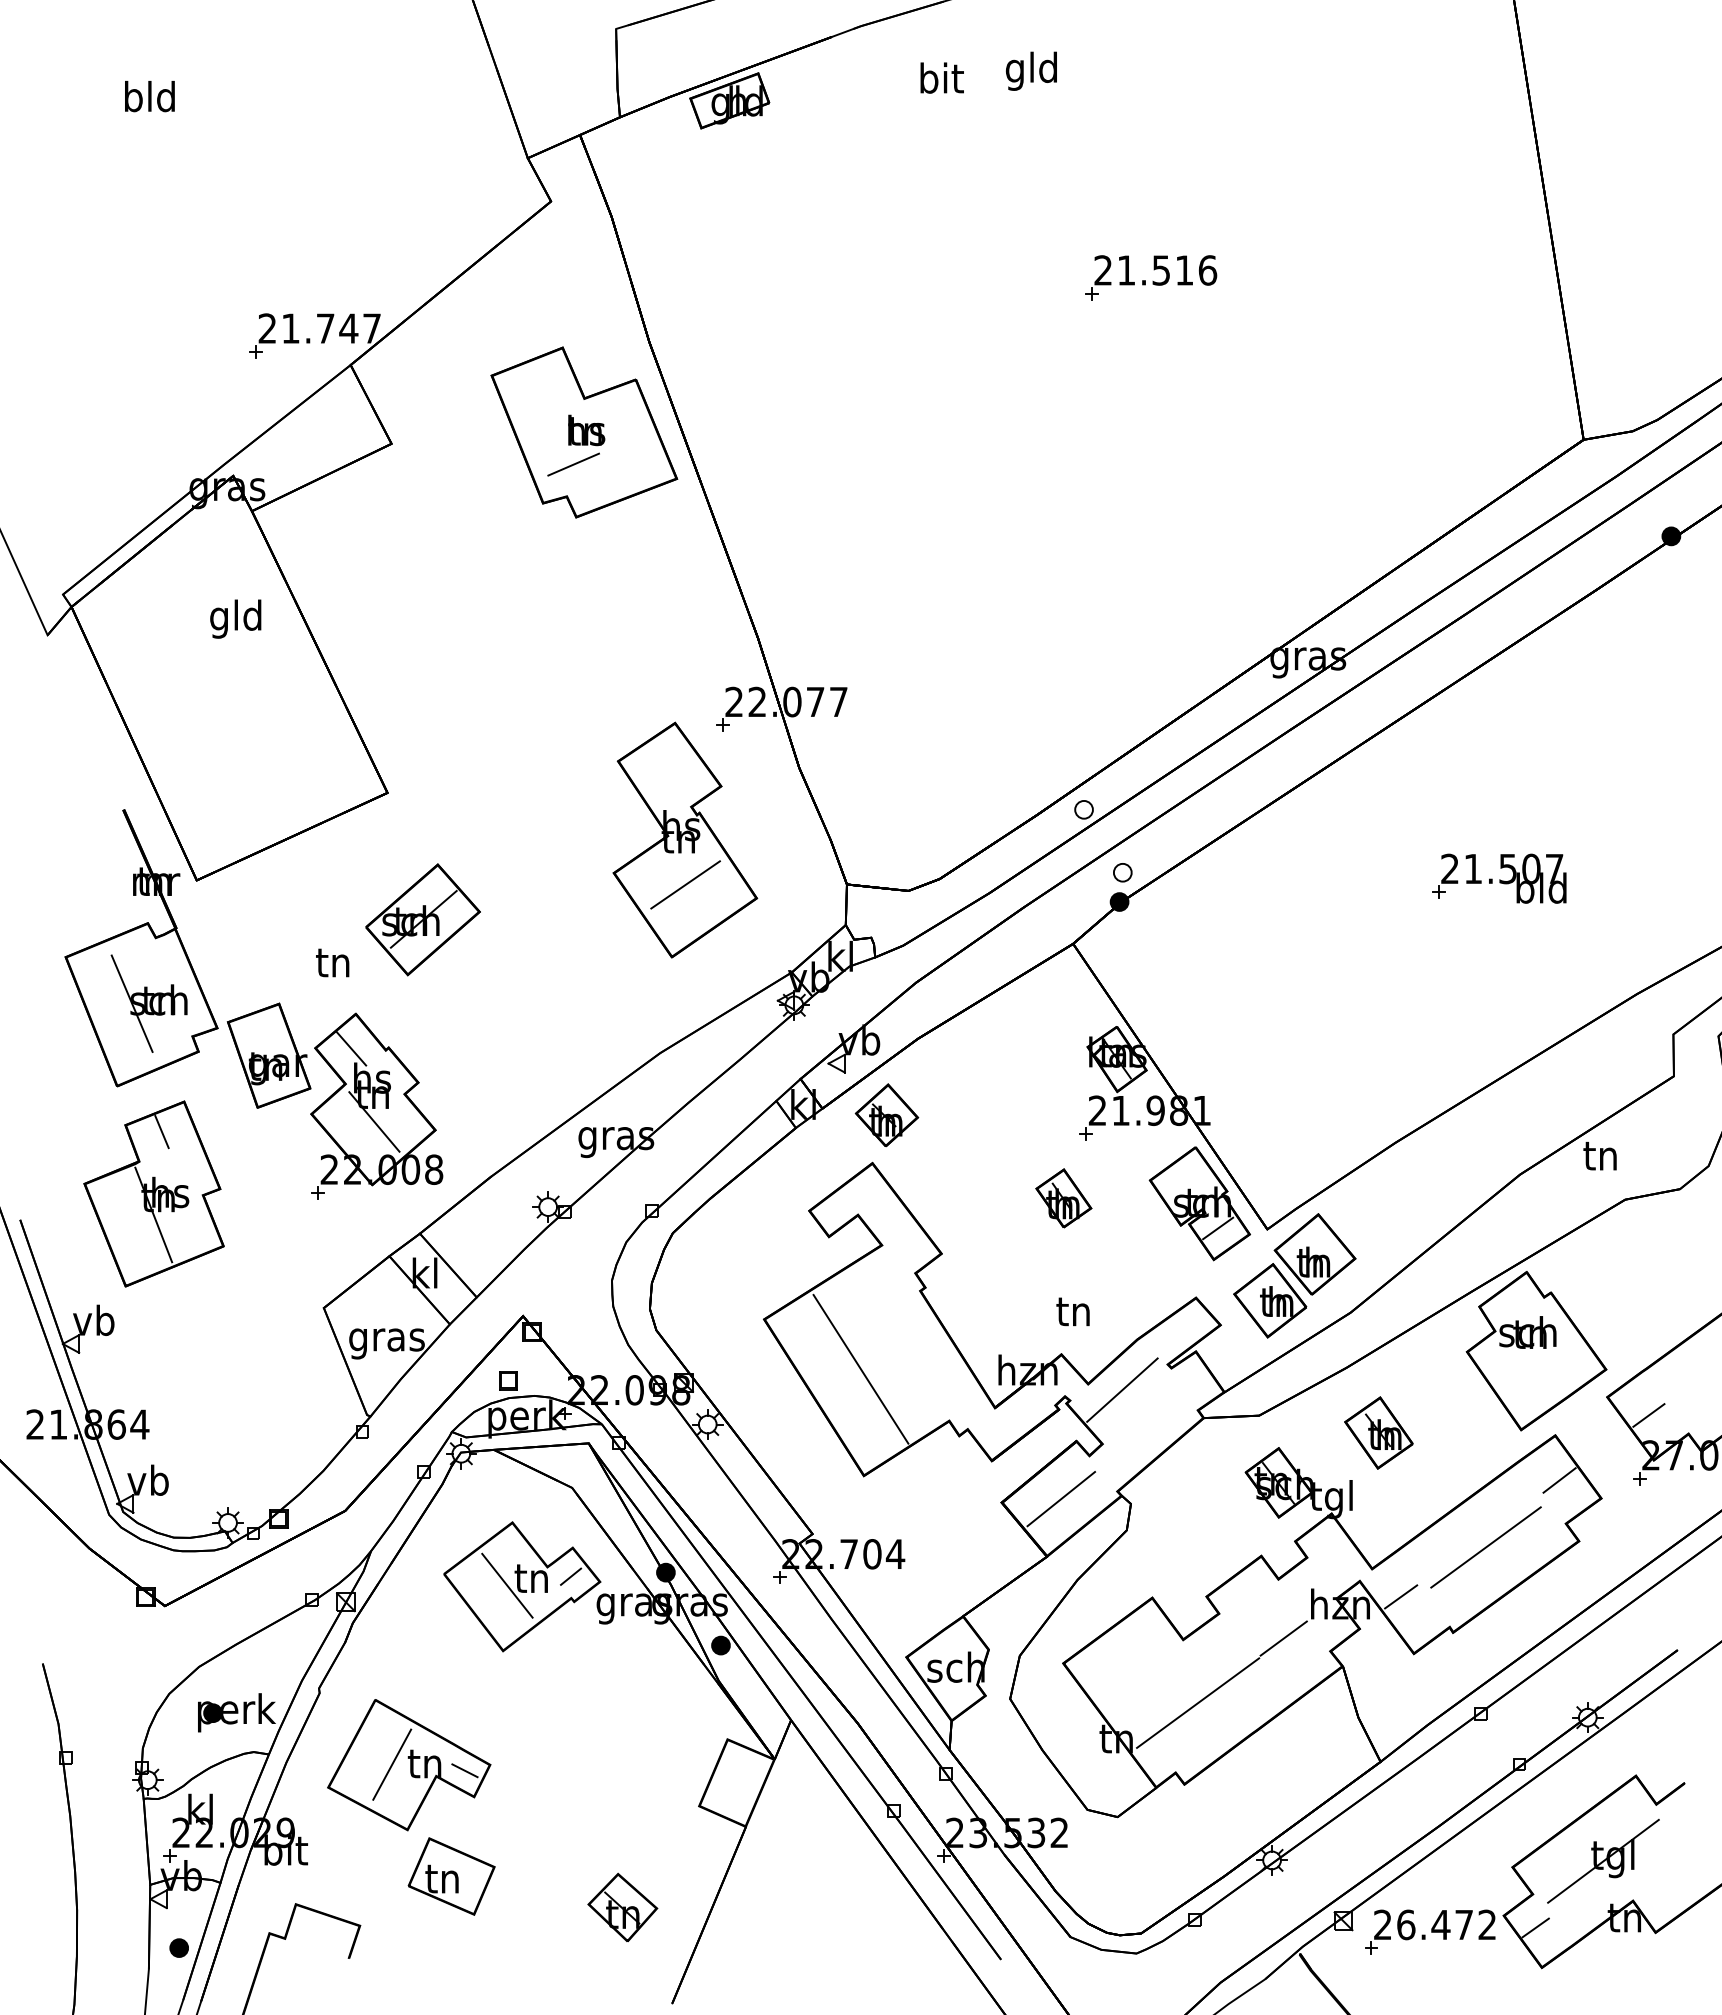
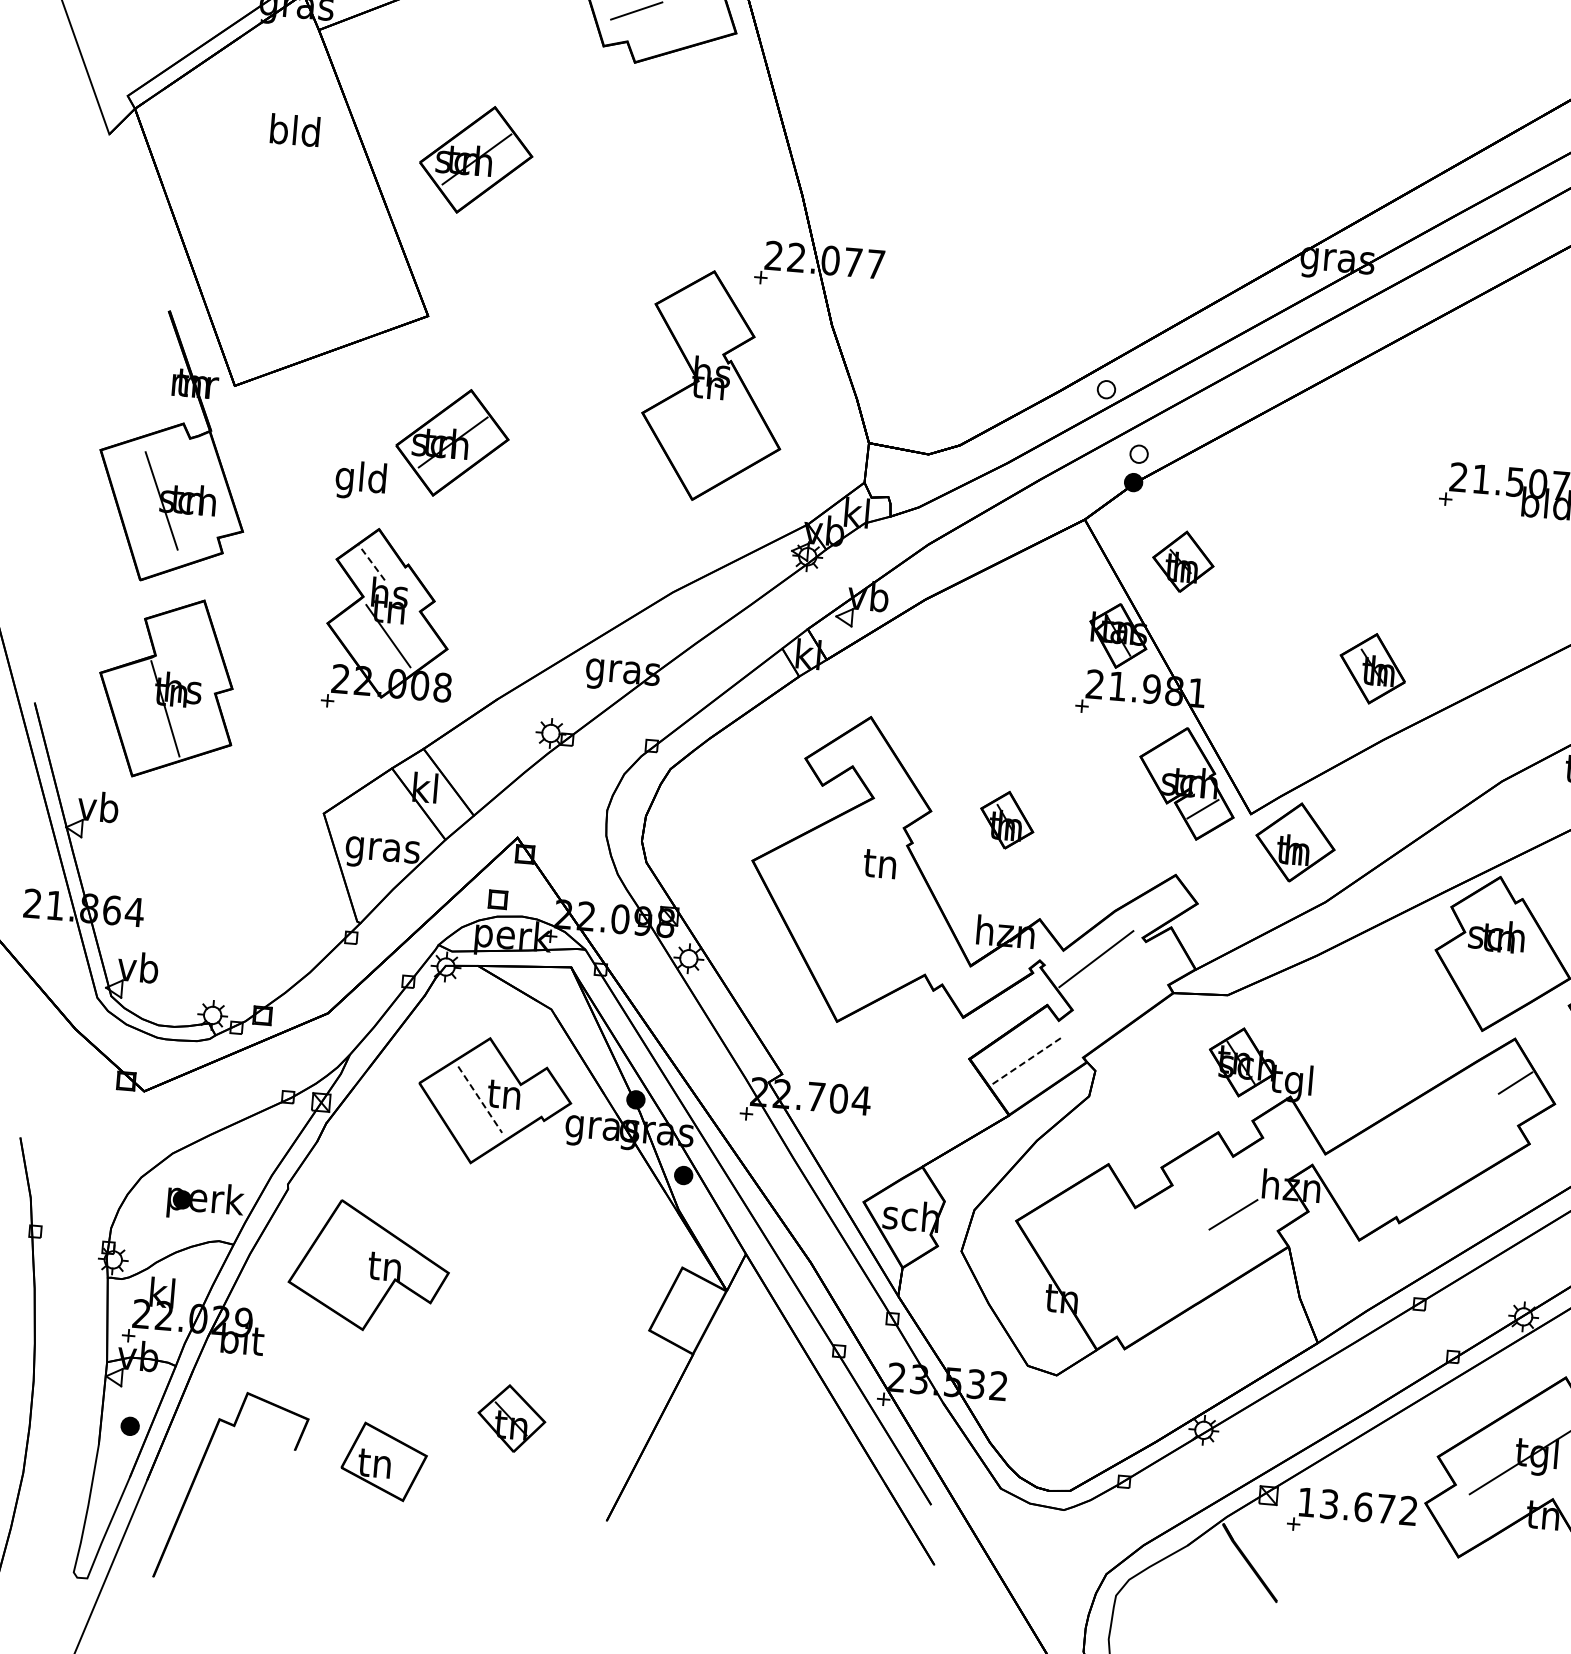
text: (219, 618) -> (278, 132), gld -> bld
part: (422, 629) -> (475, 159), added
line: (685, 884) -> (711, 429), removed
text: (332, 965) -> (360, 480), tn -> gld
line: (351, 1048) -> (372, 562), solid -> dashed
part: (268, 1055) -> (290, 562), removed
part: (886, 1115) -> (1182, 561), moved
line: (161, 1131) -> (179, 628), removed
part: (1063, 1198) -> (1006, 820), moved
part: (1270, 1300) -> (1248, 883), removed
text: (1072, 1311) -> (879, 863), moved
line: (860, 1368) -> (842, 916), removed
part: (1378, 1432) -> (1372, 668), moved
line: (1061, 1498) -> (1028, 1059), solid -> dashed
line: (1485, 1547) -> (1437, 1142), removed
line: (571, 1576) -> (543, 1095), removed
line: (507, 1585) -> (480, 1099), solid -> dashed
line: (1401, 1596) -> (1351, 1183), removed
line: (1198, 1702) -> (1145, 1270), removed
line: (392, 1764) -> (353, 1264), removed
line: (464, 1770) -> (423, 1276), removed
part: (451, 1876) -> (383, 1461), moved
part: (622, 1907) -> (511, 1418), moved
text: (1412, 1924) -> (1335, 1504), 26.472 -> 13.672
line: (1535, 1927) -> (1455, 1517), removed

